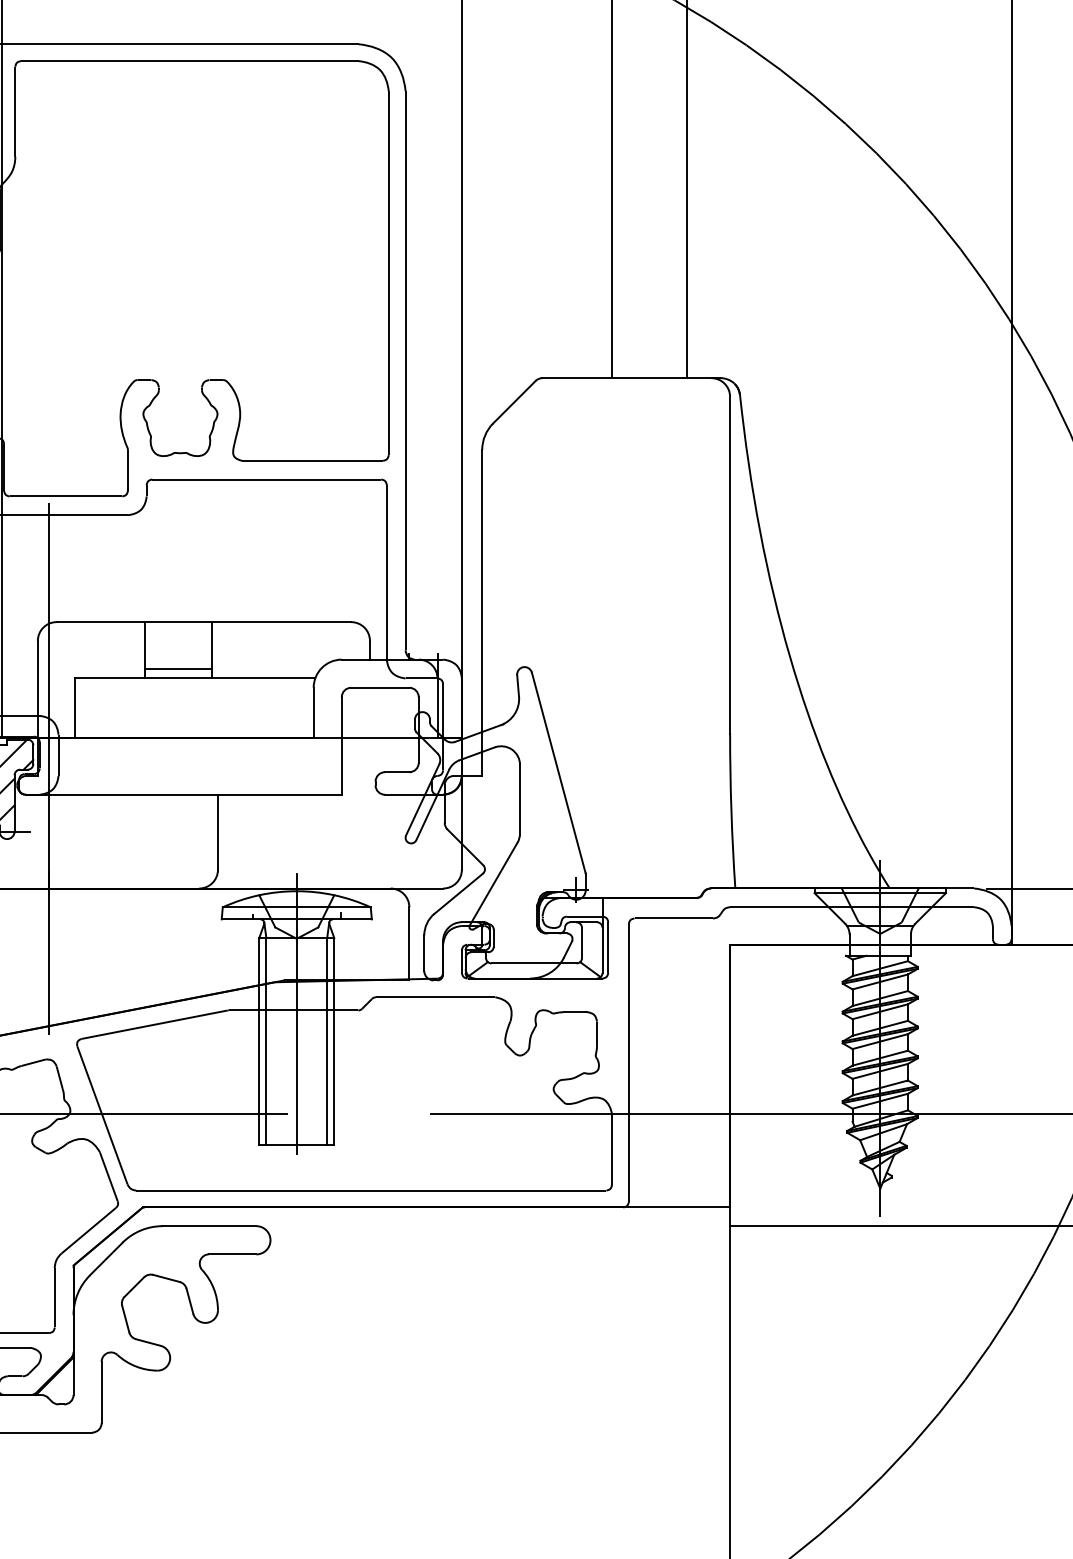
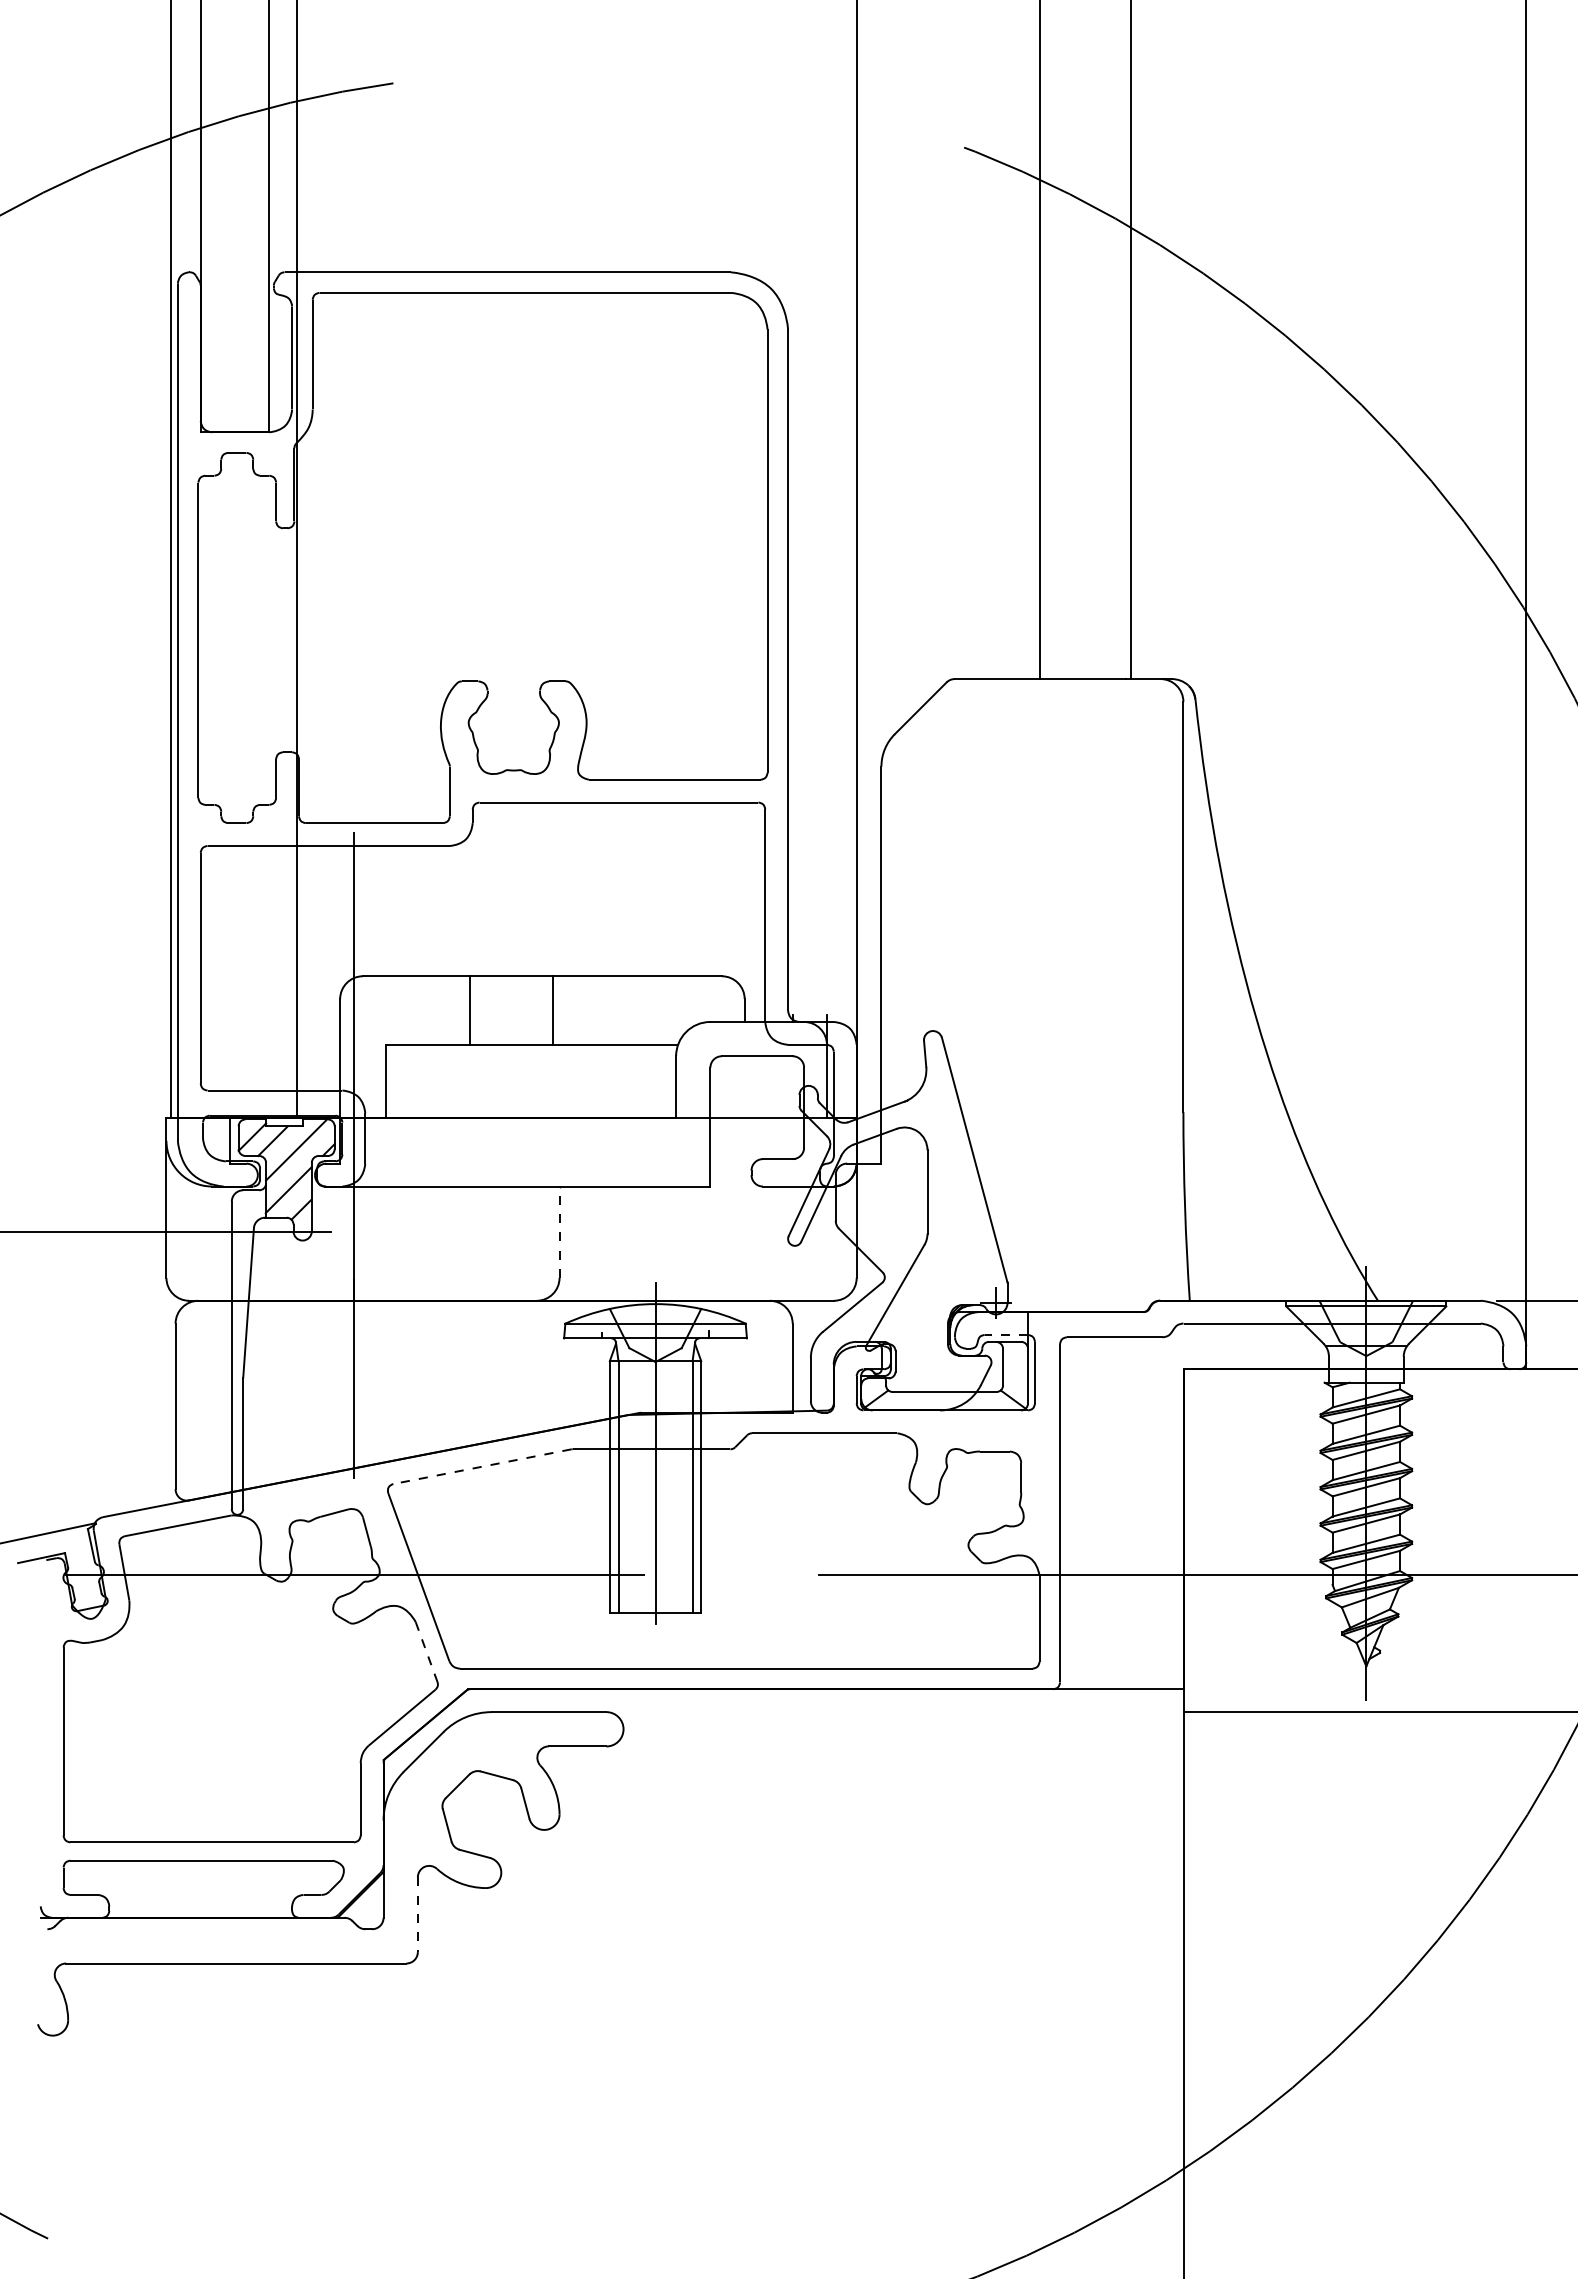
line: (178, 669) -> (511, 1033), removed
line: (217, 832) -> (559, 1232), solid -> dashed
line: (584, 917) -> (1006, 1335), solid -> dashed
line: (154, 1024) -> (482, 1466), solid -> dashed
line: (108, 1177) -> (426, 1652), solid -> dashed
line: (101, 1393) -> (417, 1915), solid -> dashed

